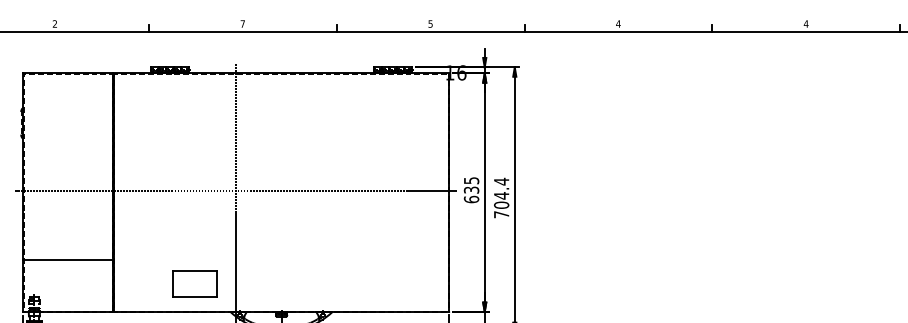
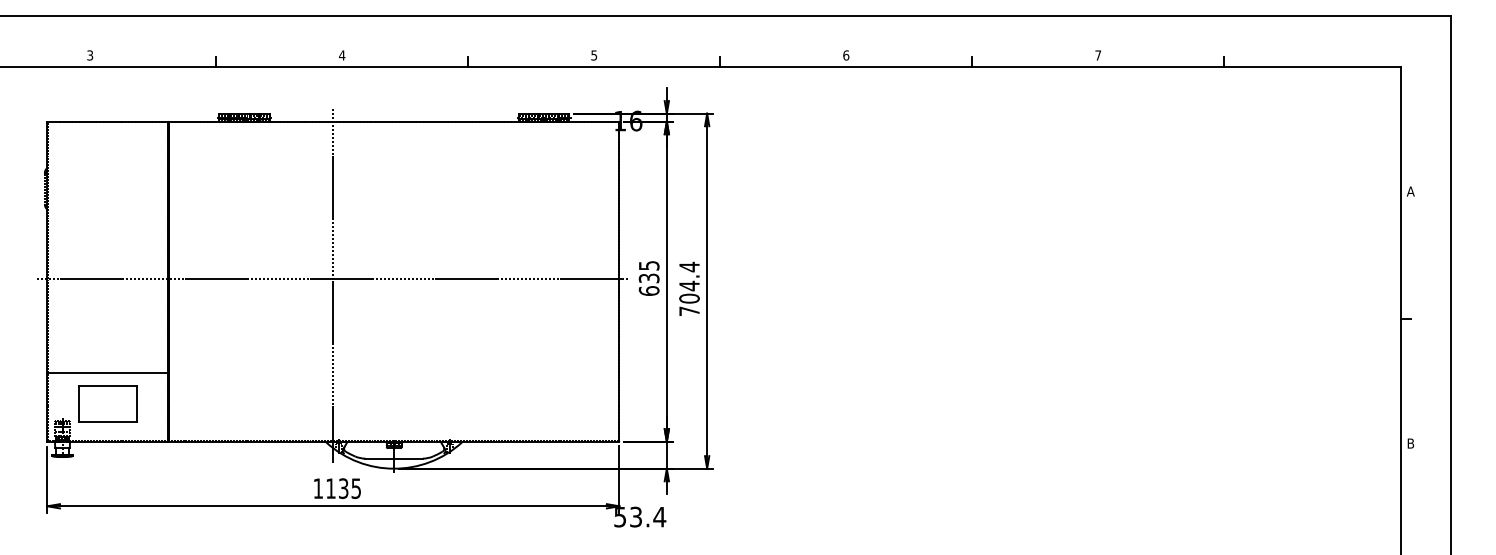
text: (55, 24) -> (90, 55), 2 -> 3
text: (243, 24) -> (342, 55), 7 -> 4
text: (618, 24) -> (846, 55), 4 -> 6
text: (806, 24) -> (1098, 55), 4 -> 7
part: (194, 283) -> (107, 403), moved

